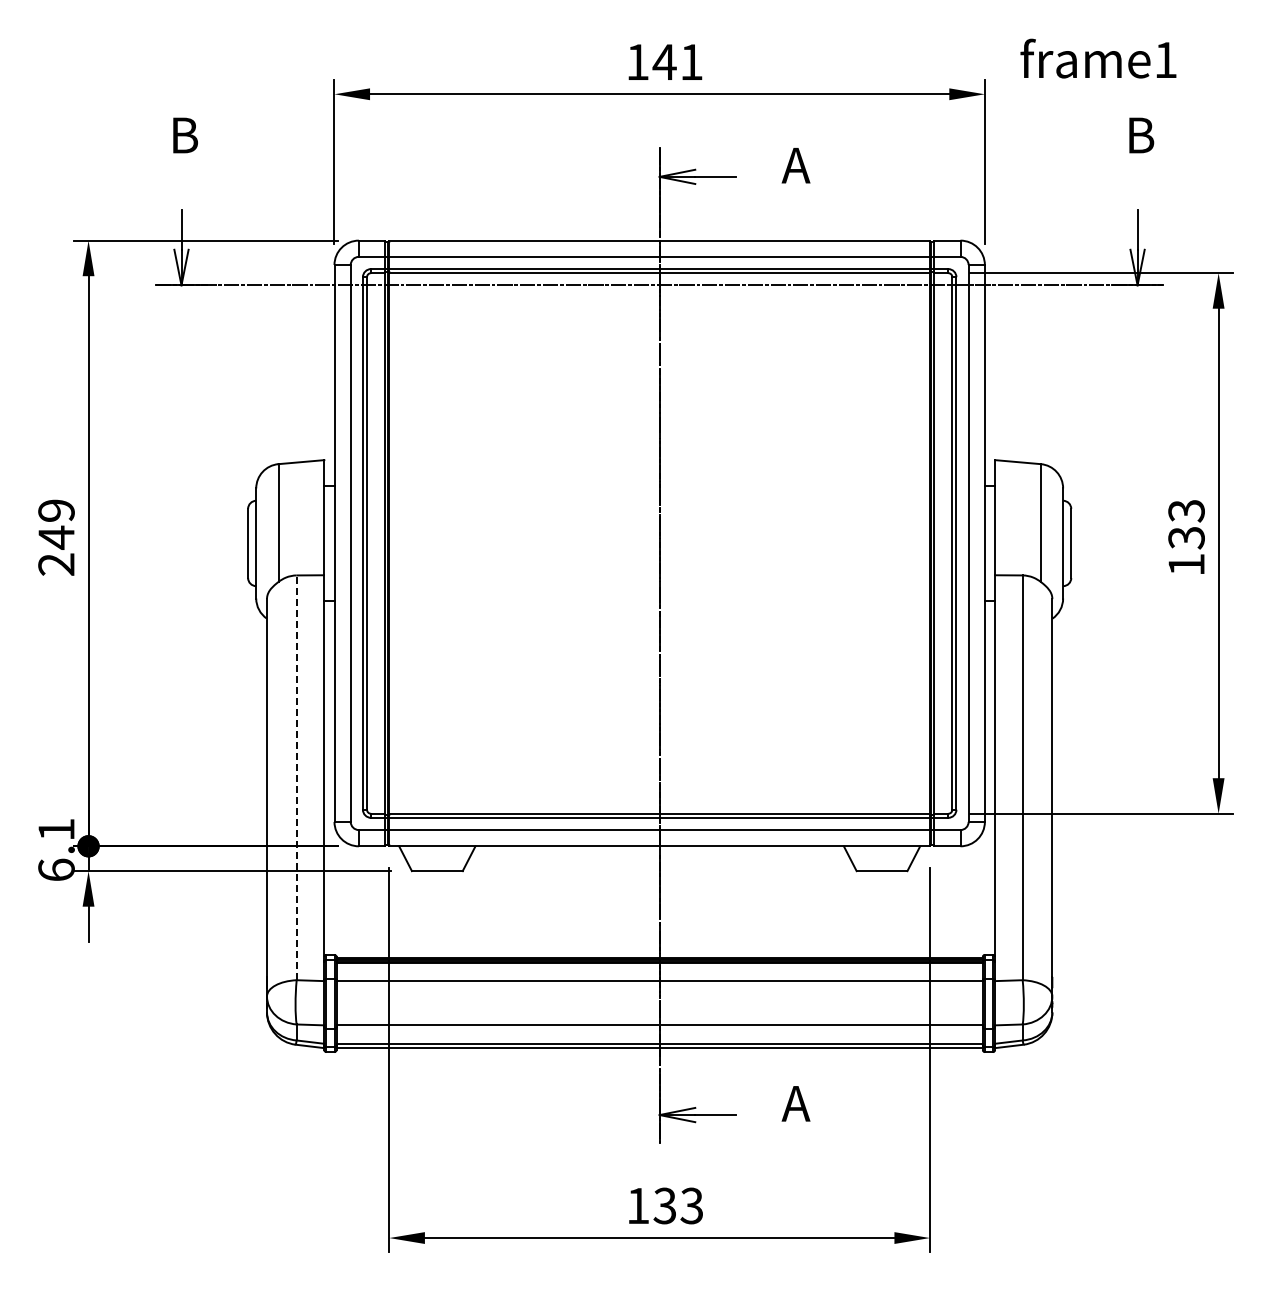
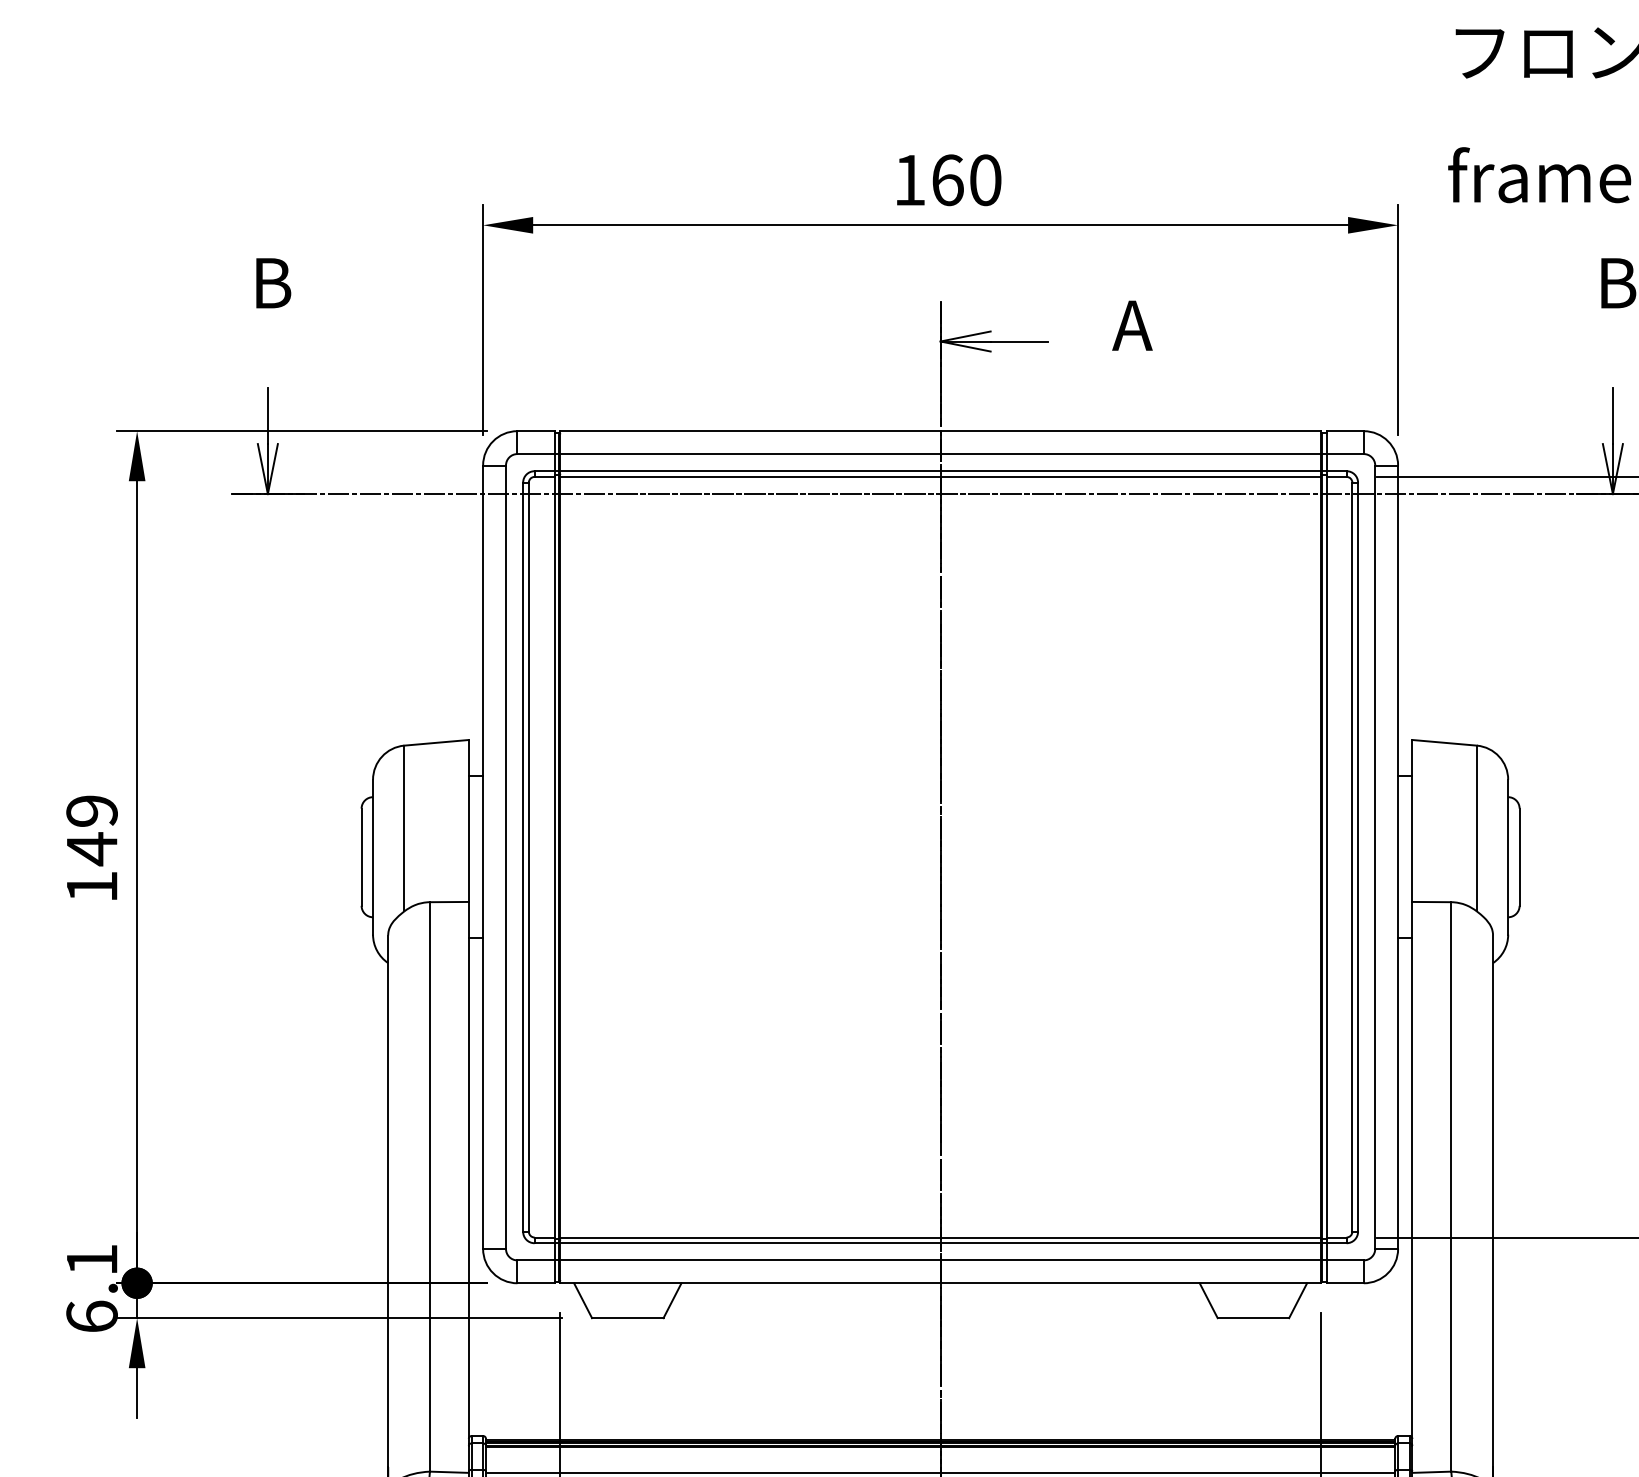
text: (677, 61) -> (965, 179), 141 -> 160
text: (56, 564) -> (92, 886), 249 -> 149
line: (296, 777) -> (429, 1186), dashed -> solid

